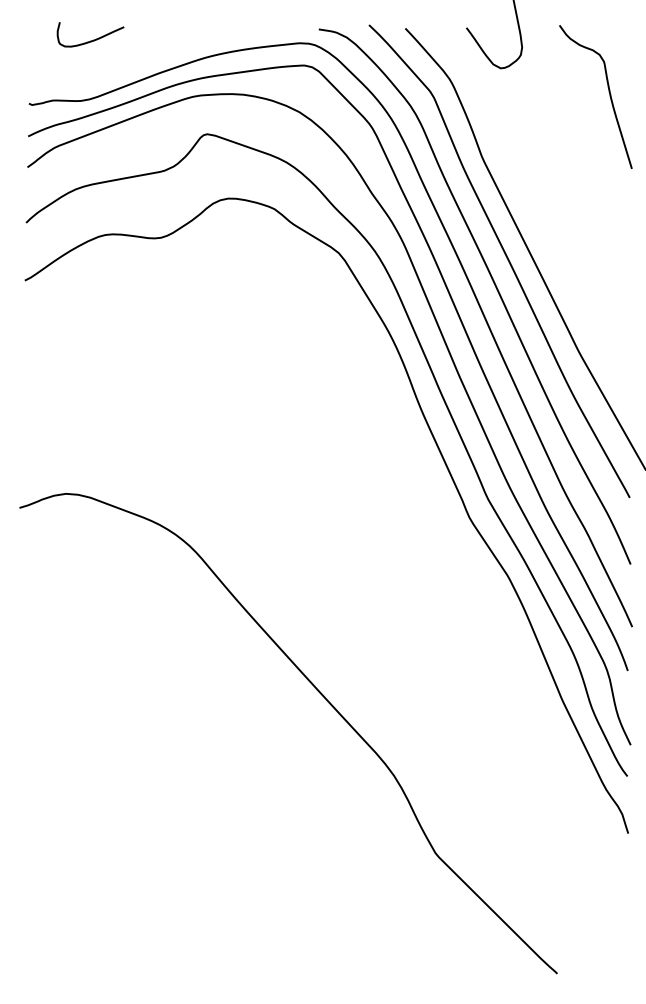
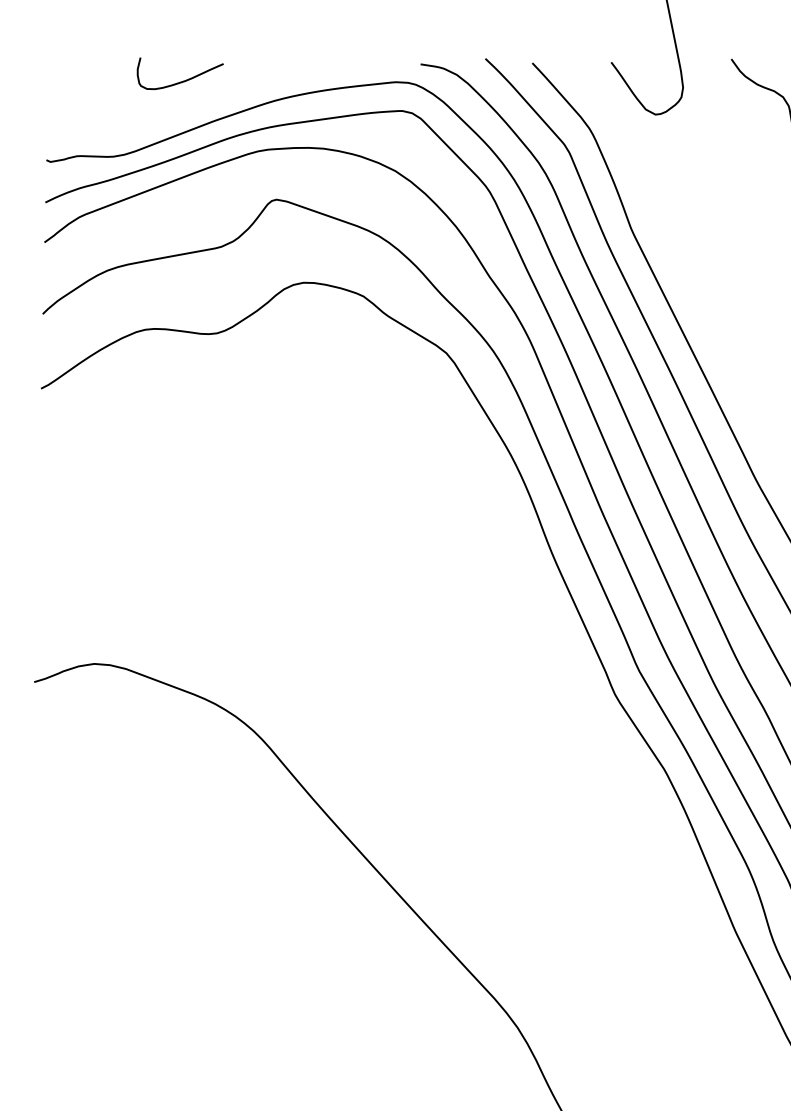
curve: (93, 39) -> (183, 79), moved

